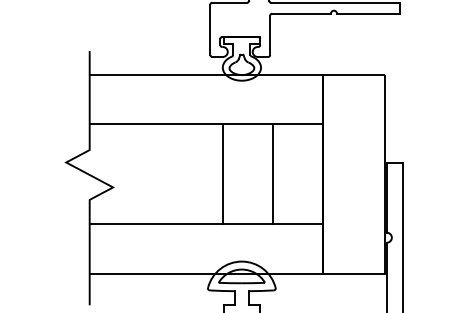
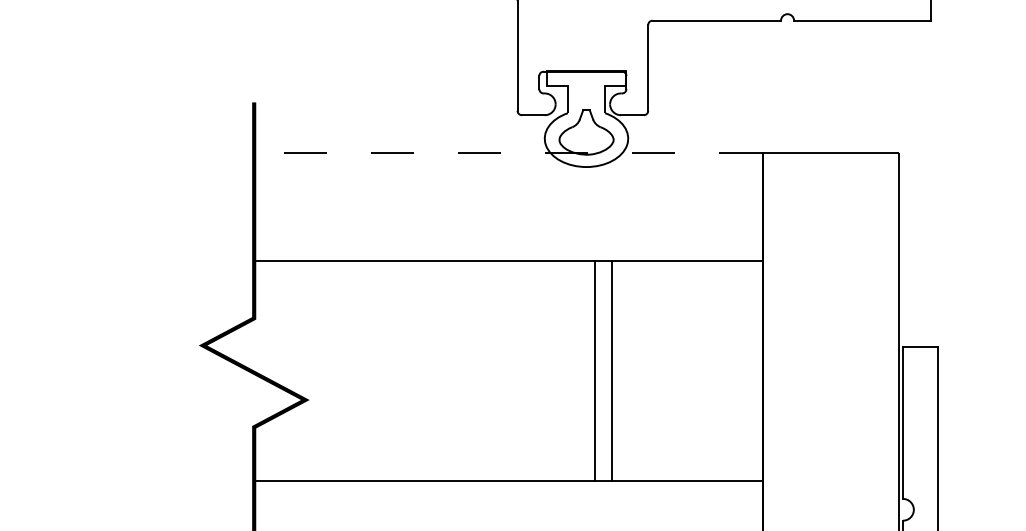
line: (205, 74) -> (506, 153), solid -> dashed
line: (222, 173) -> (611, 369), moved
line: (272, 173) -> (594, 369), moved

